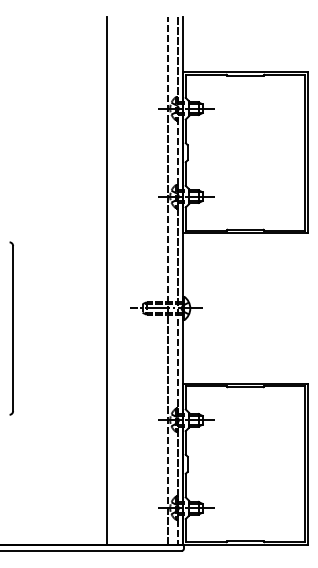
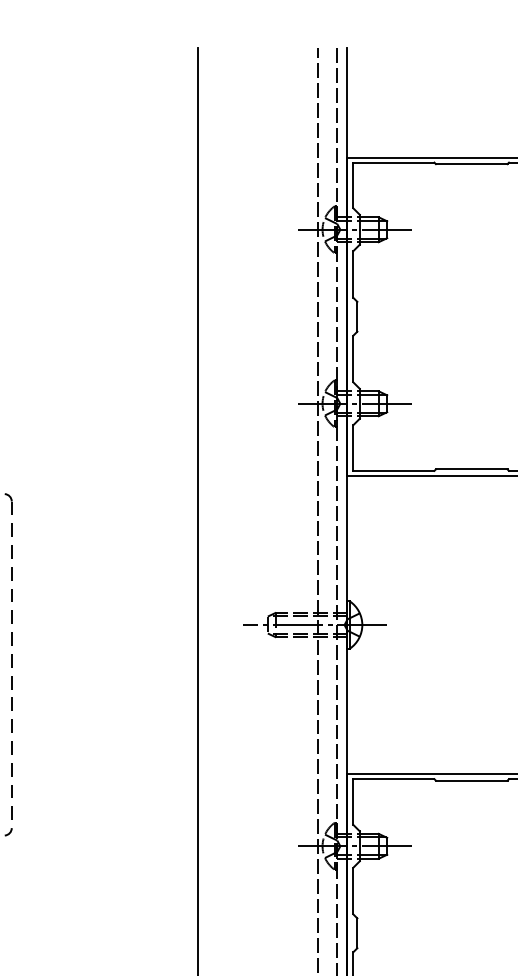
line: (13, 328) -> (12, 664), solid -> dashed

